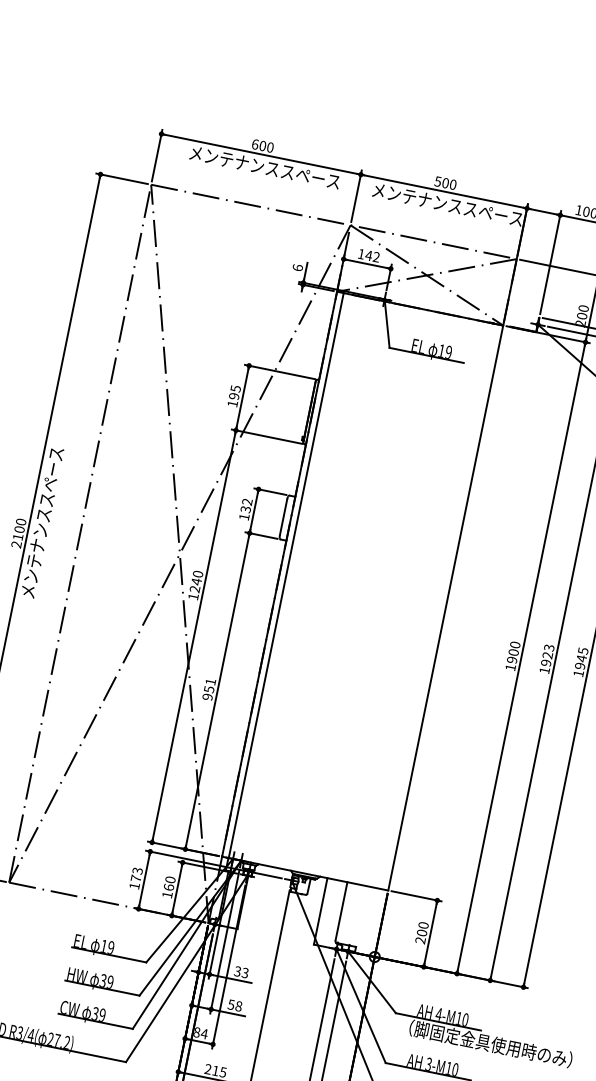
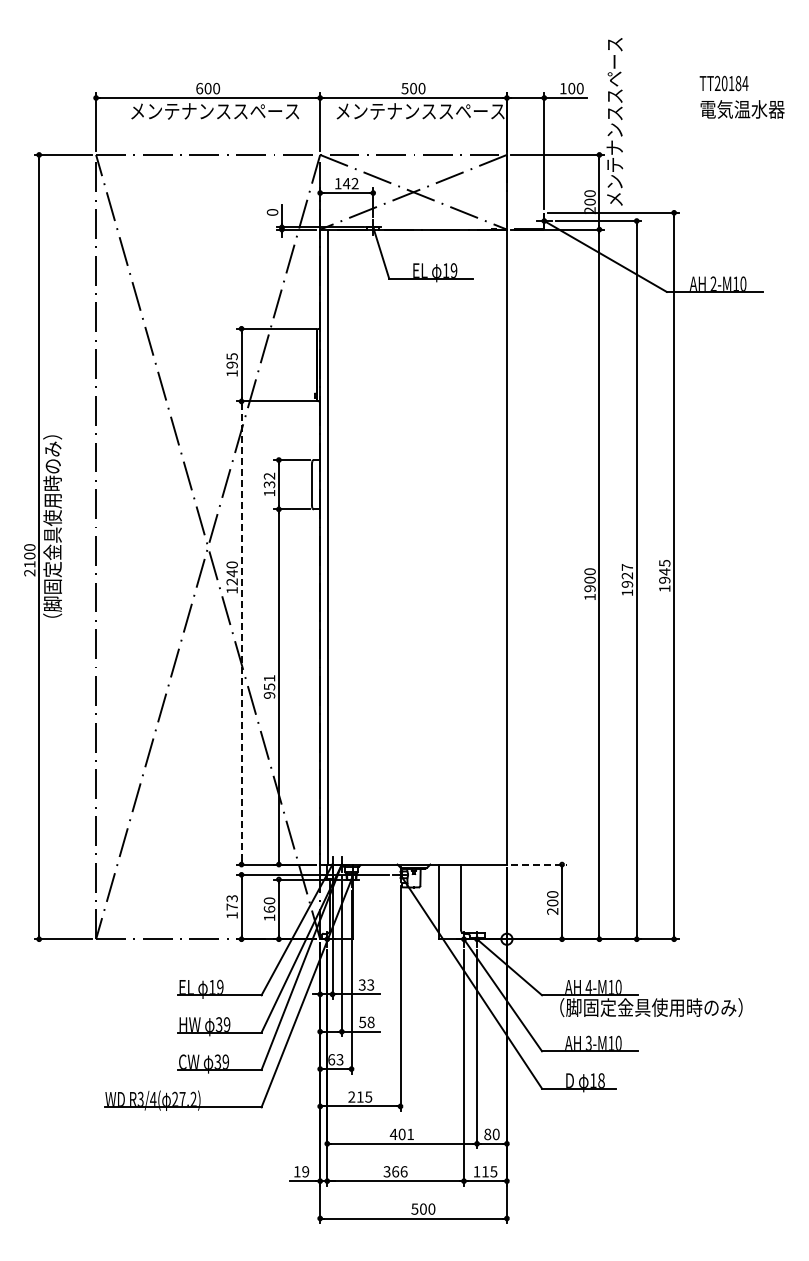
text: (297, 267) -> (272, 211), 6 -> 0
text: (44, 511) -> (52, 531), メンテナンススペース -> （脚固定金具使用時のみ）
line: (193, 636) -> (241, 633), solid -> dashed
text: (549, 648) -> (627, 567), 1923 -> 1927
line: (417, 896) -> (539, 864), solid -> dashed
text: (200, 1032) -> (335, 1059), 84 -> 63

